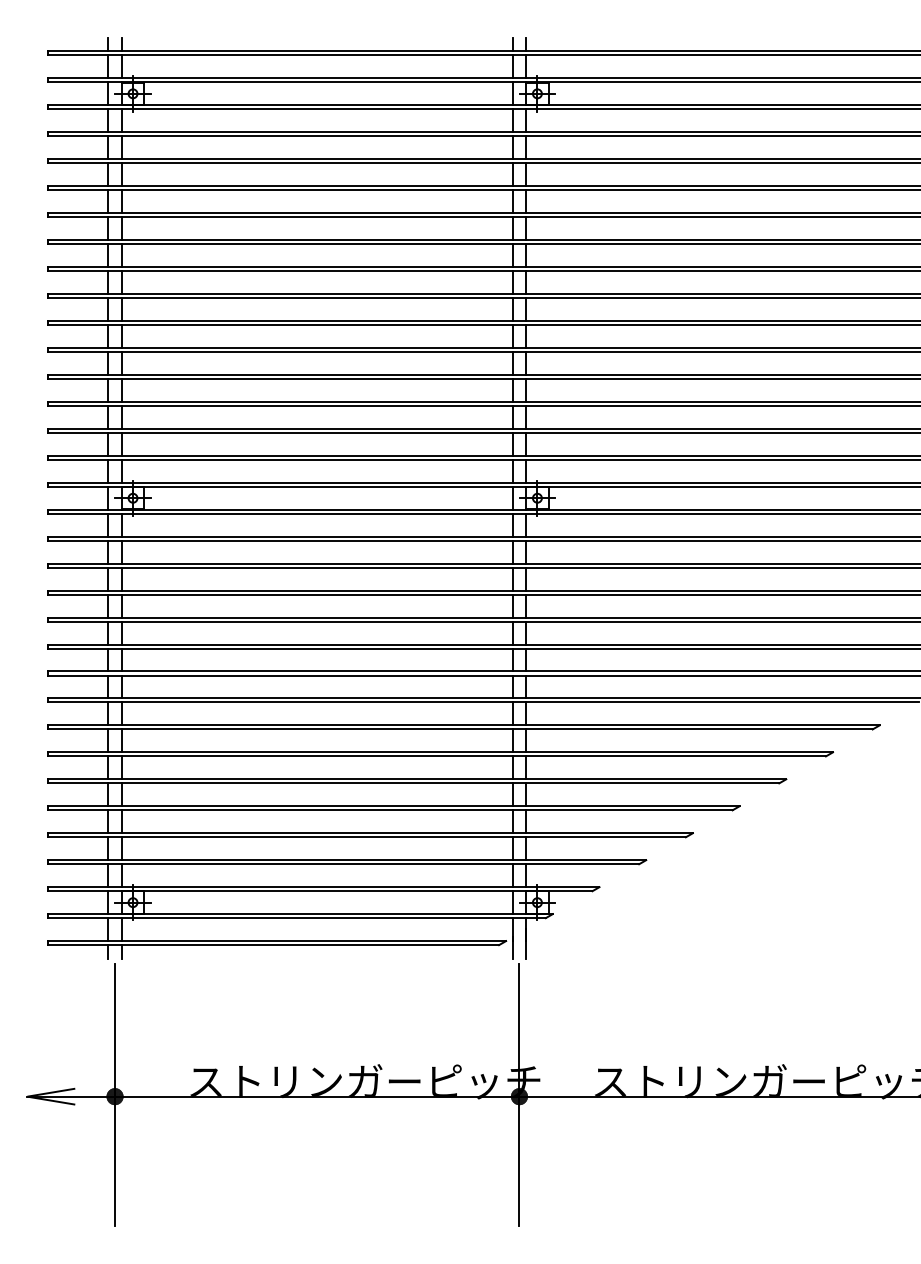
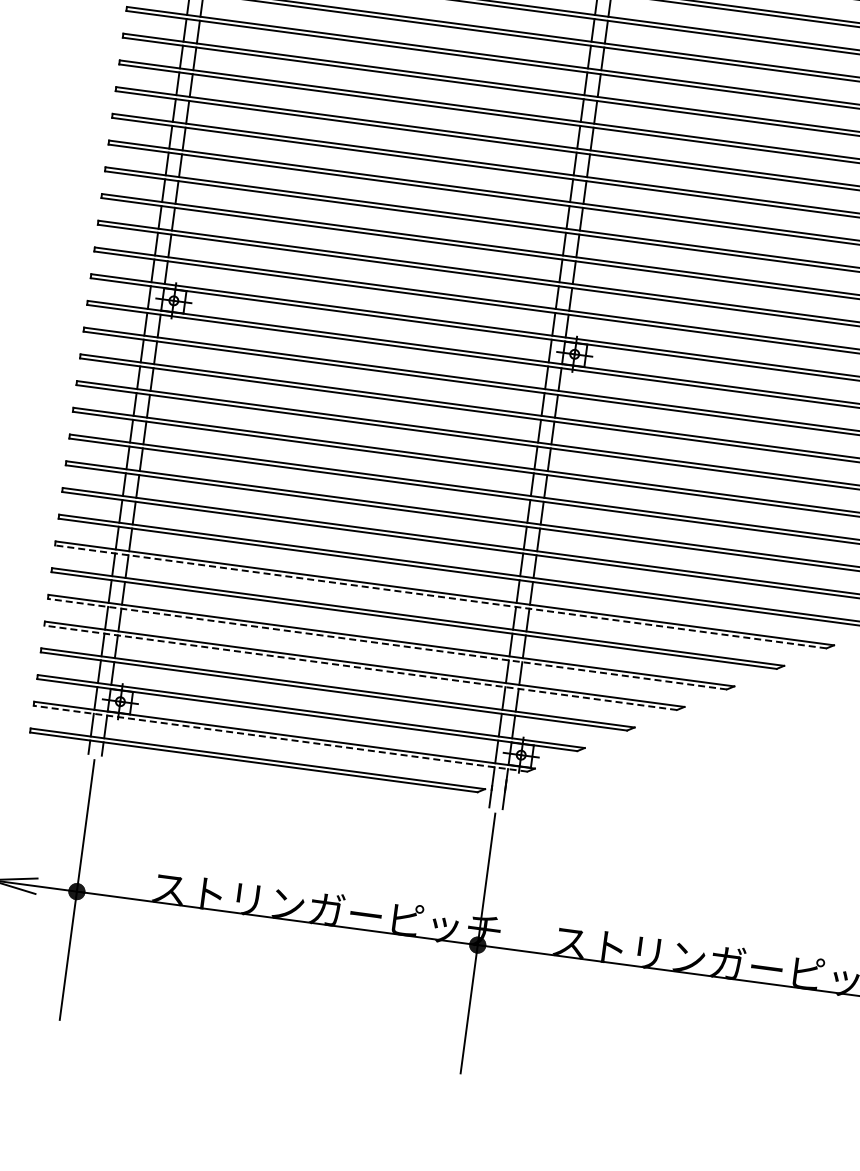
line: (436, 756) -> (440, 596), solid -> dashed
line: (389, 810) -> (386, 644), solid -> dashed
line: (366, 837) -> (360, 667), solid -> dashed
line: (296, 918) -> (280, 739), solid -> dashed

